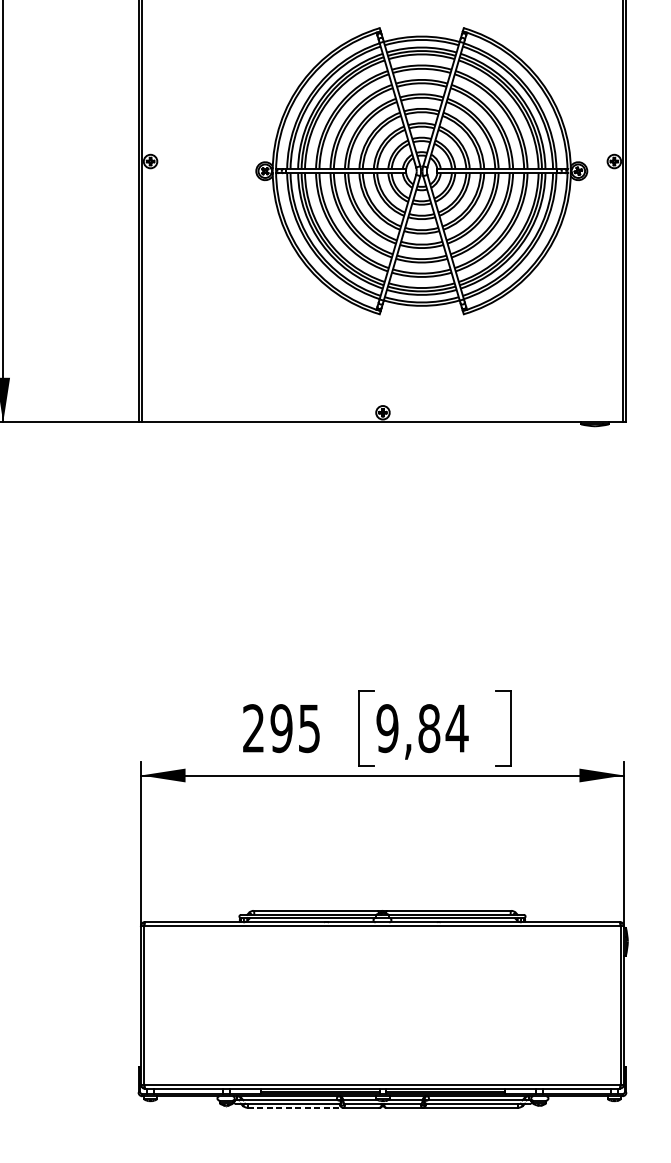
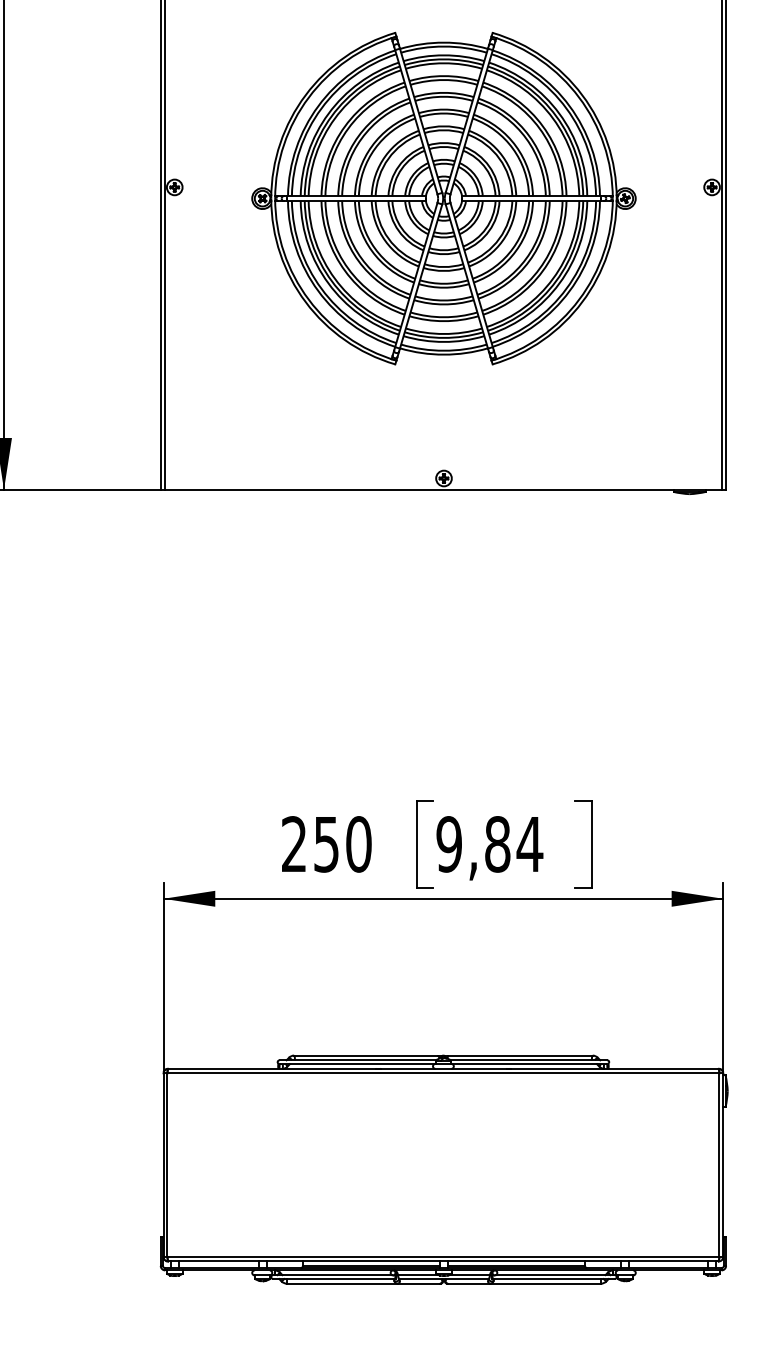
part: (421, 171) -> (443, 198), moved
text: (295, 728) -> (342, 844), 295 -> 250
line: (295, 1107) -> (342, 1283), dashed -> solid

